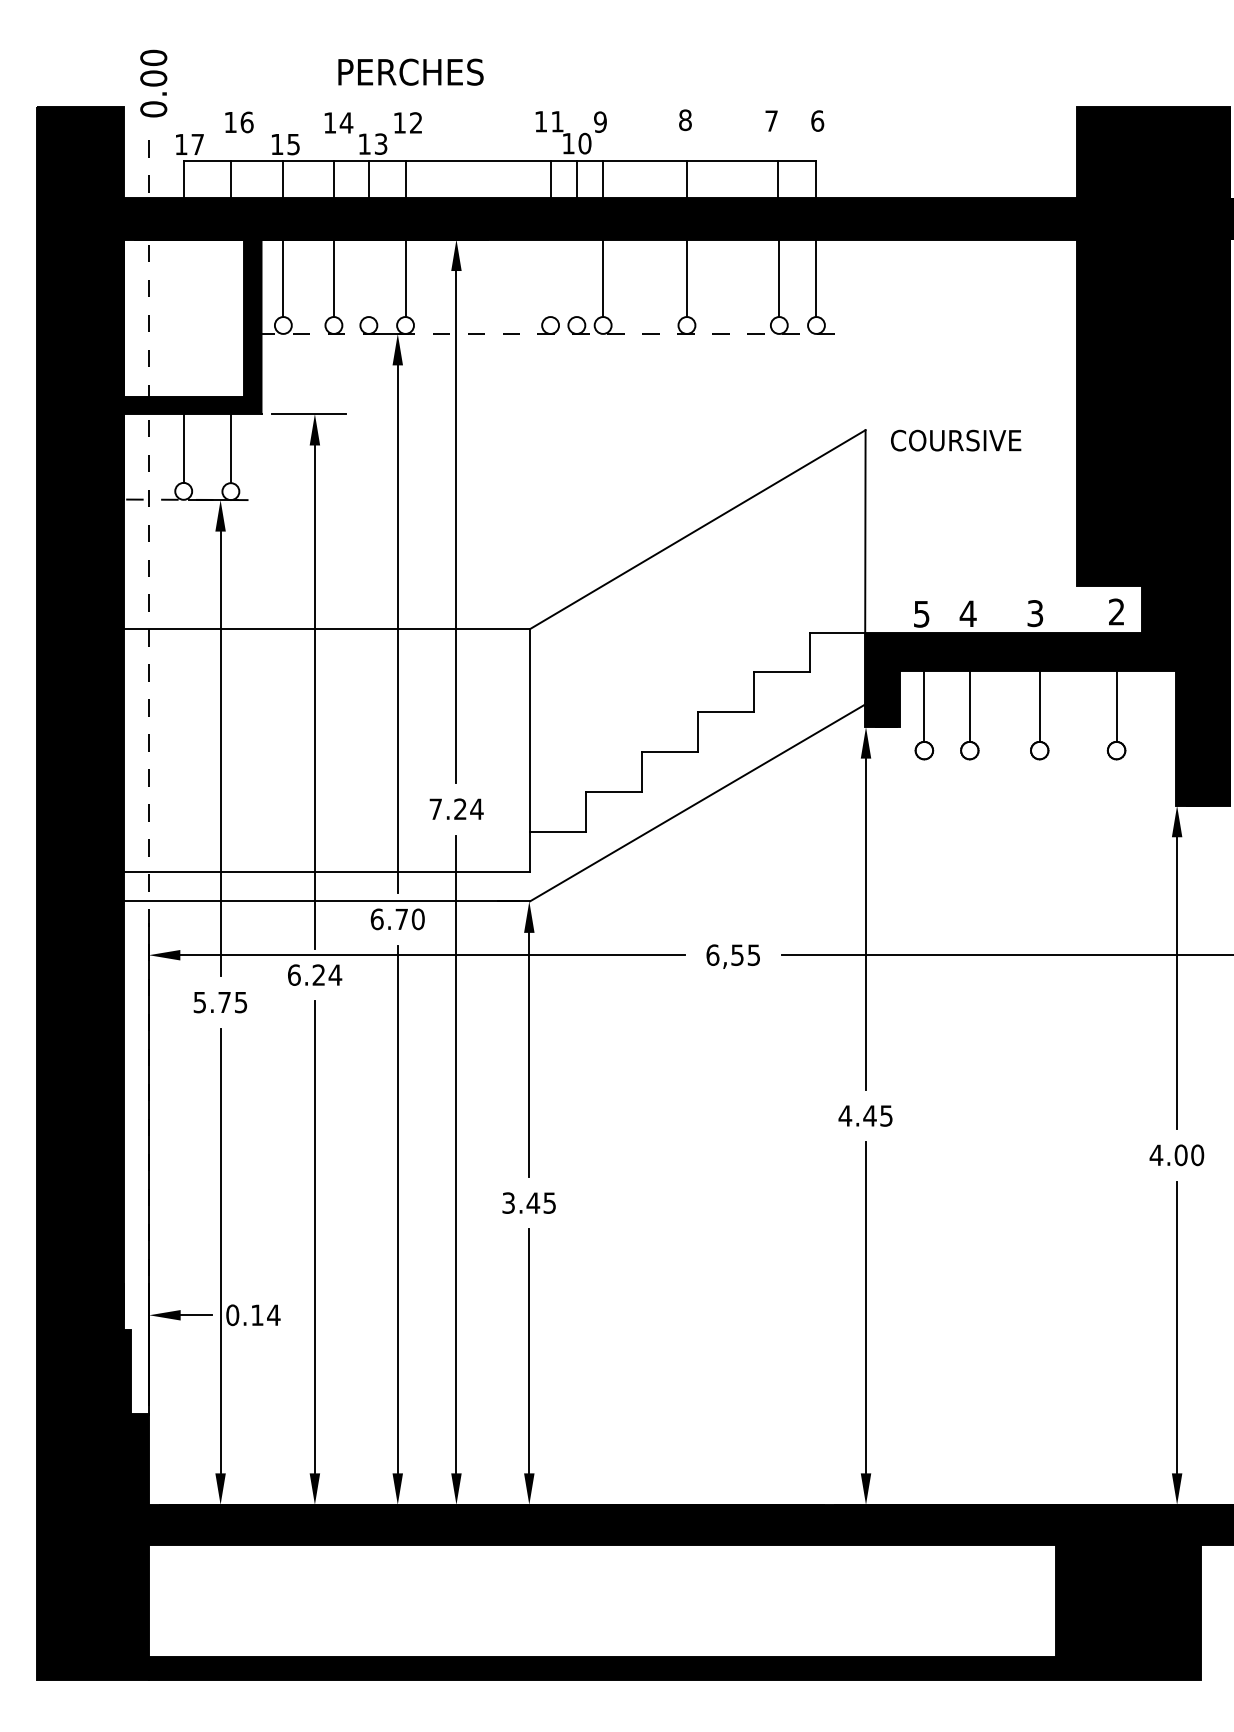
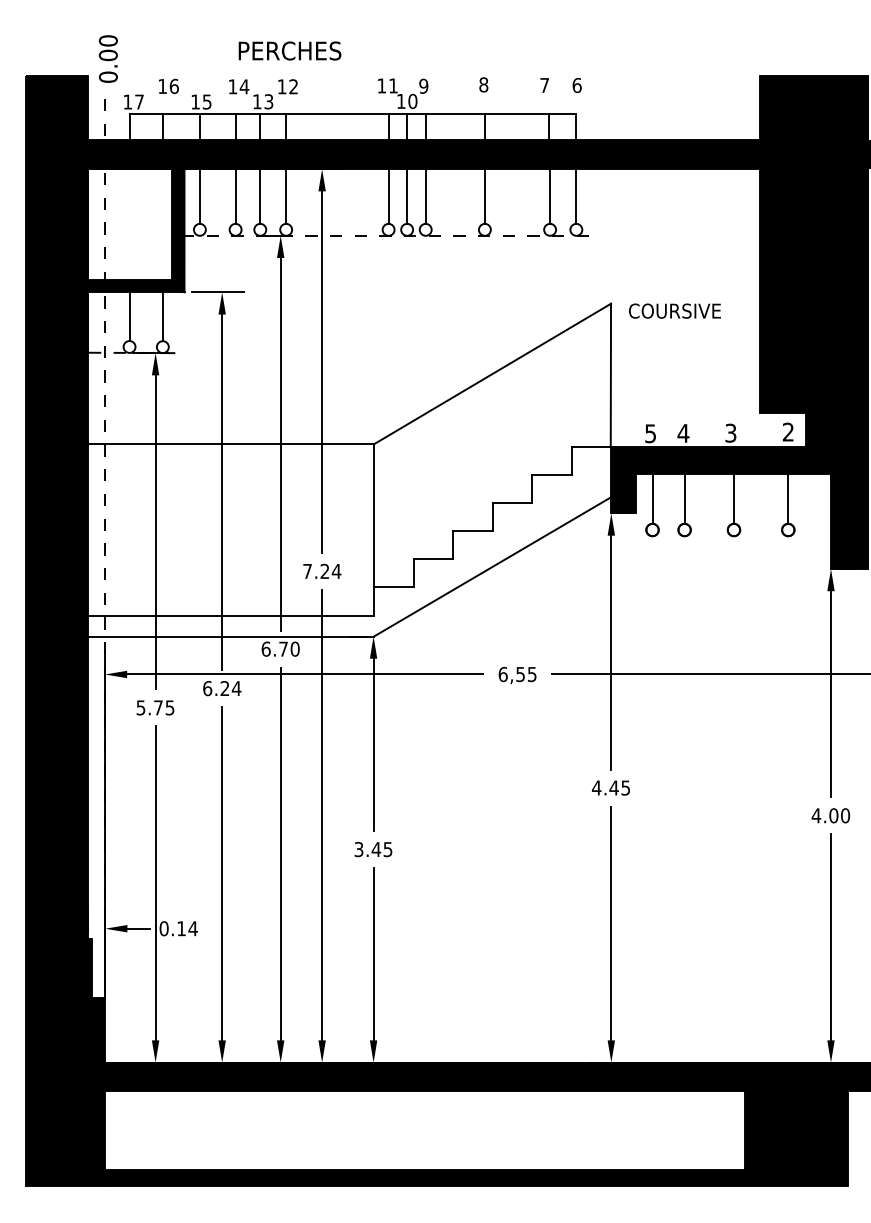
line: (369, 278) -> (260, 196), added
line: (550, 278) -> (388, 196), added
line: (577, 278) -> (407, 196), added

